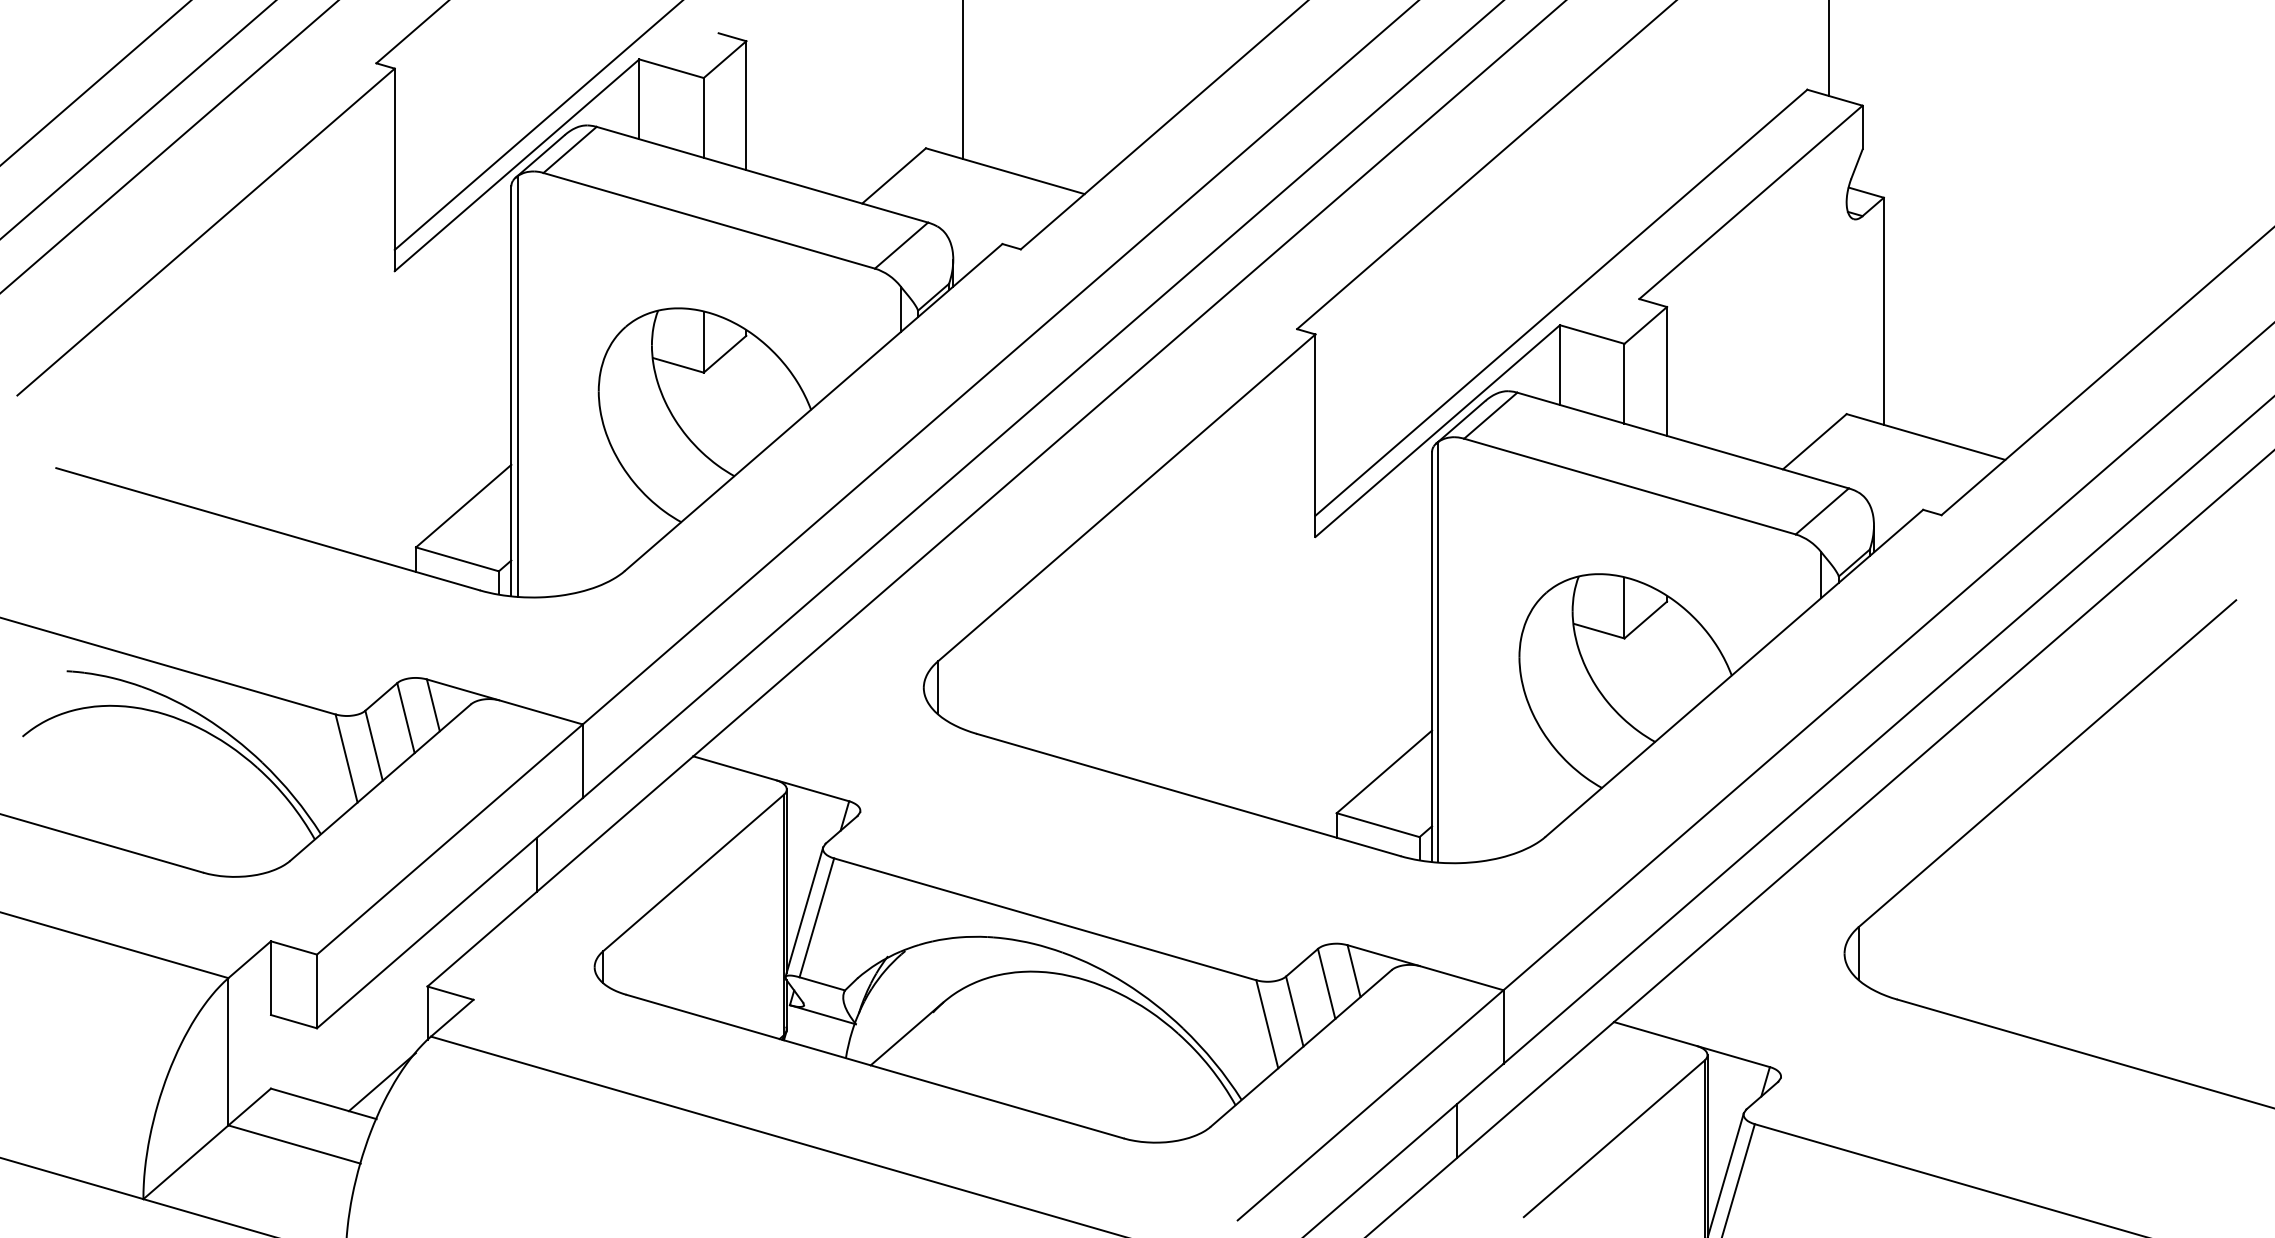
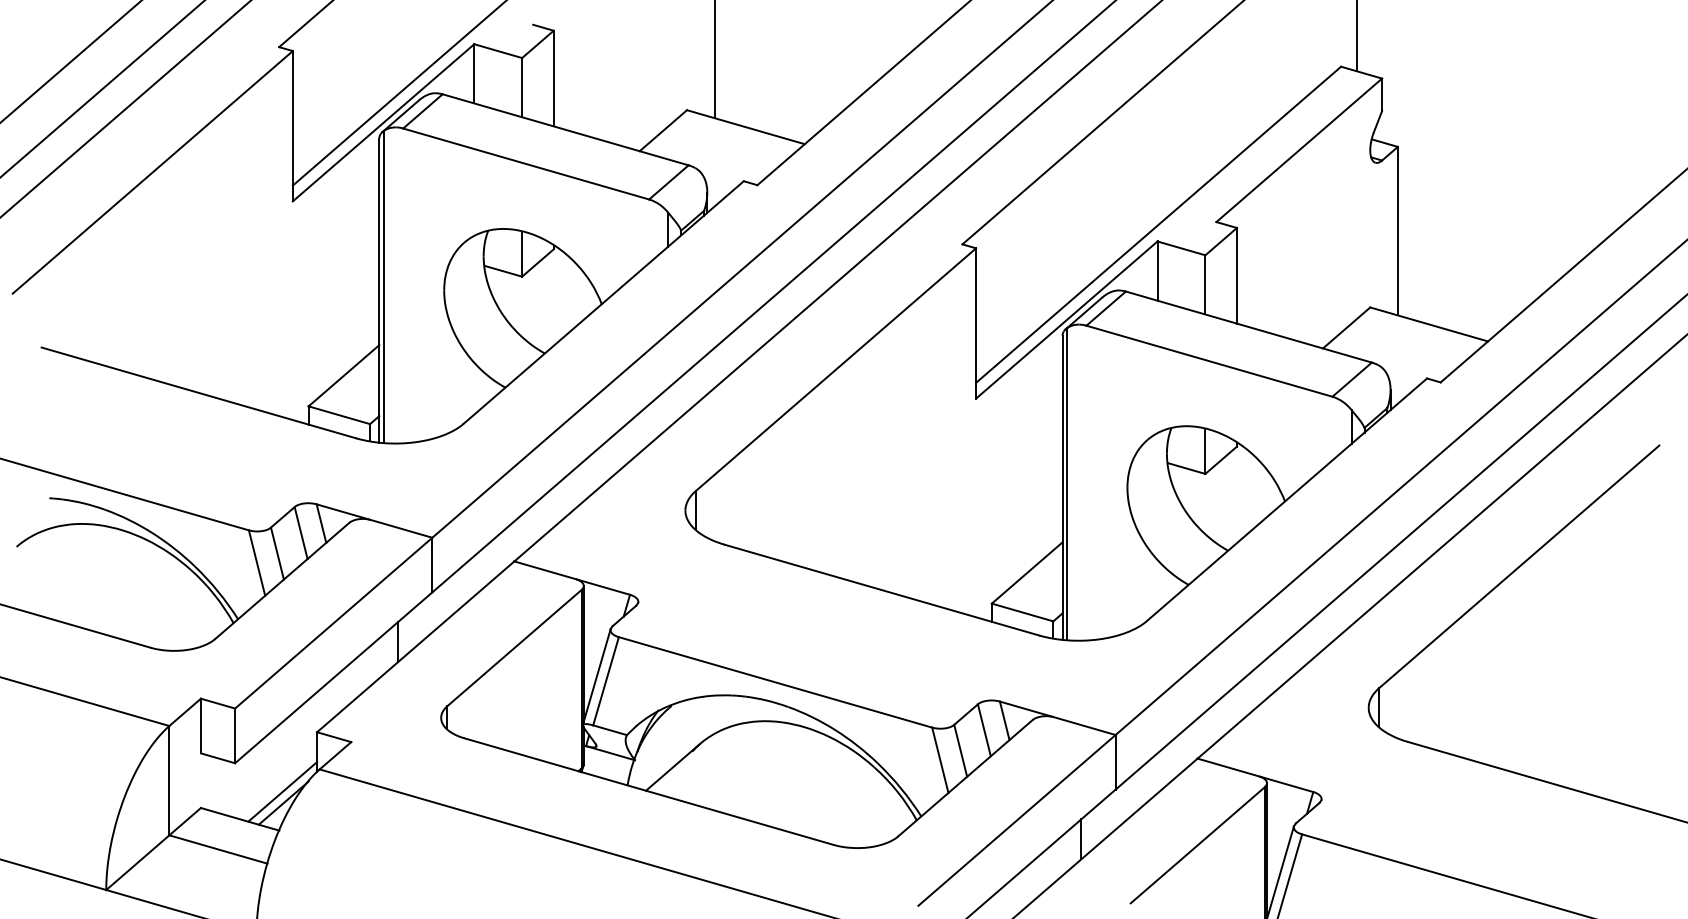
line: (380, 1066) -> (282, 791), added

